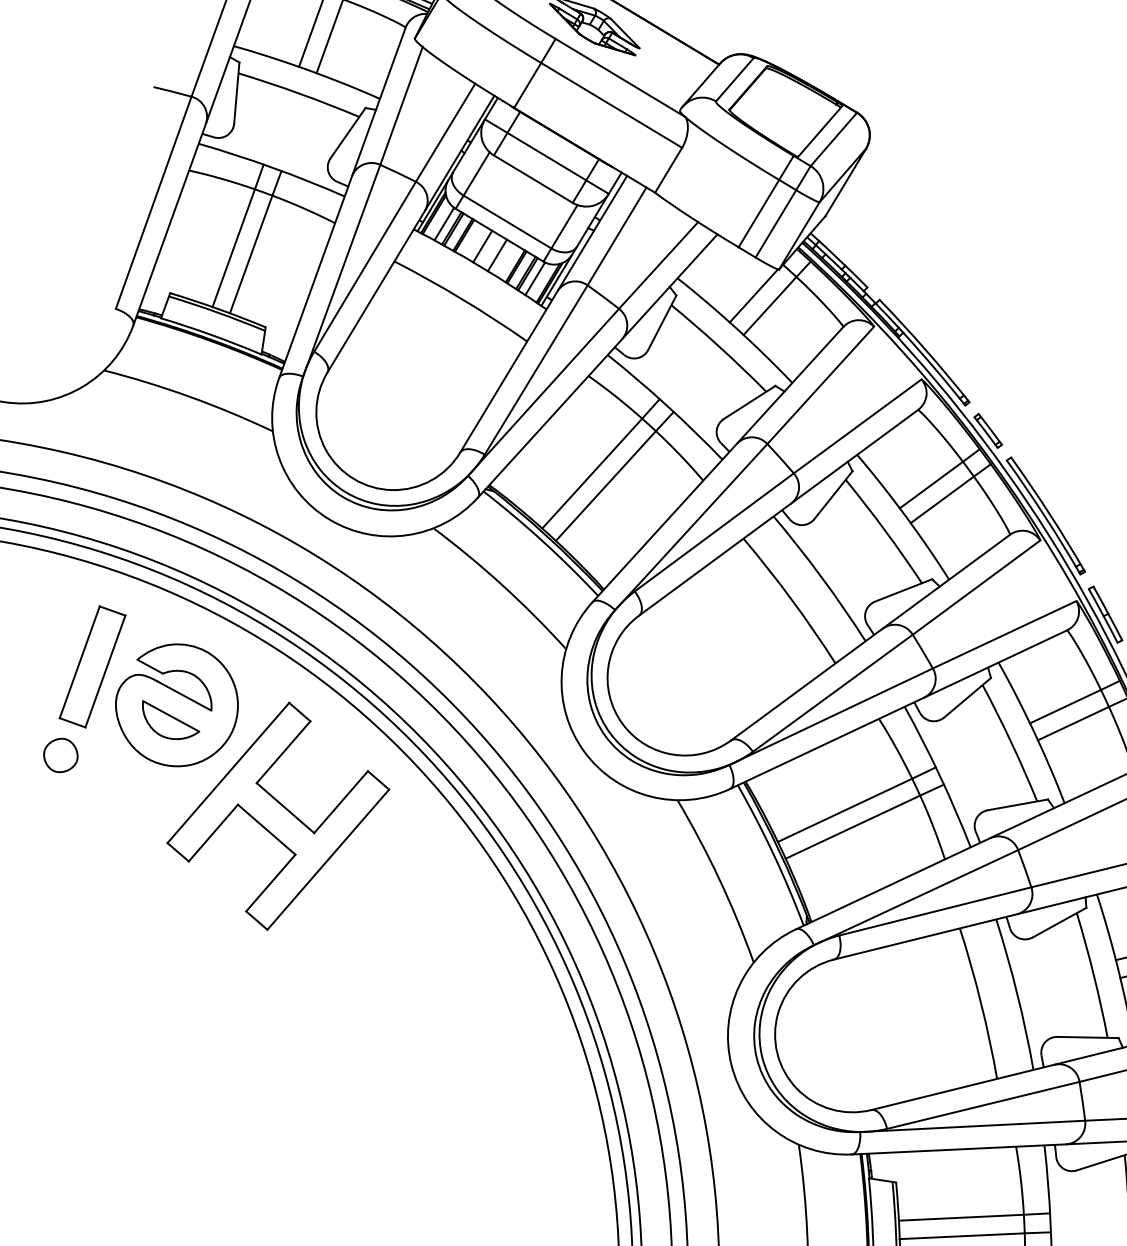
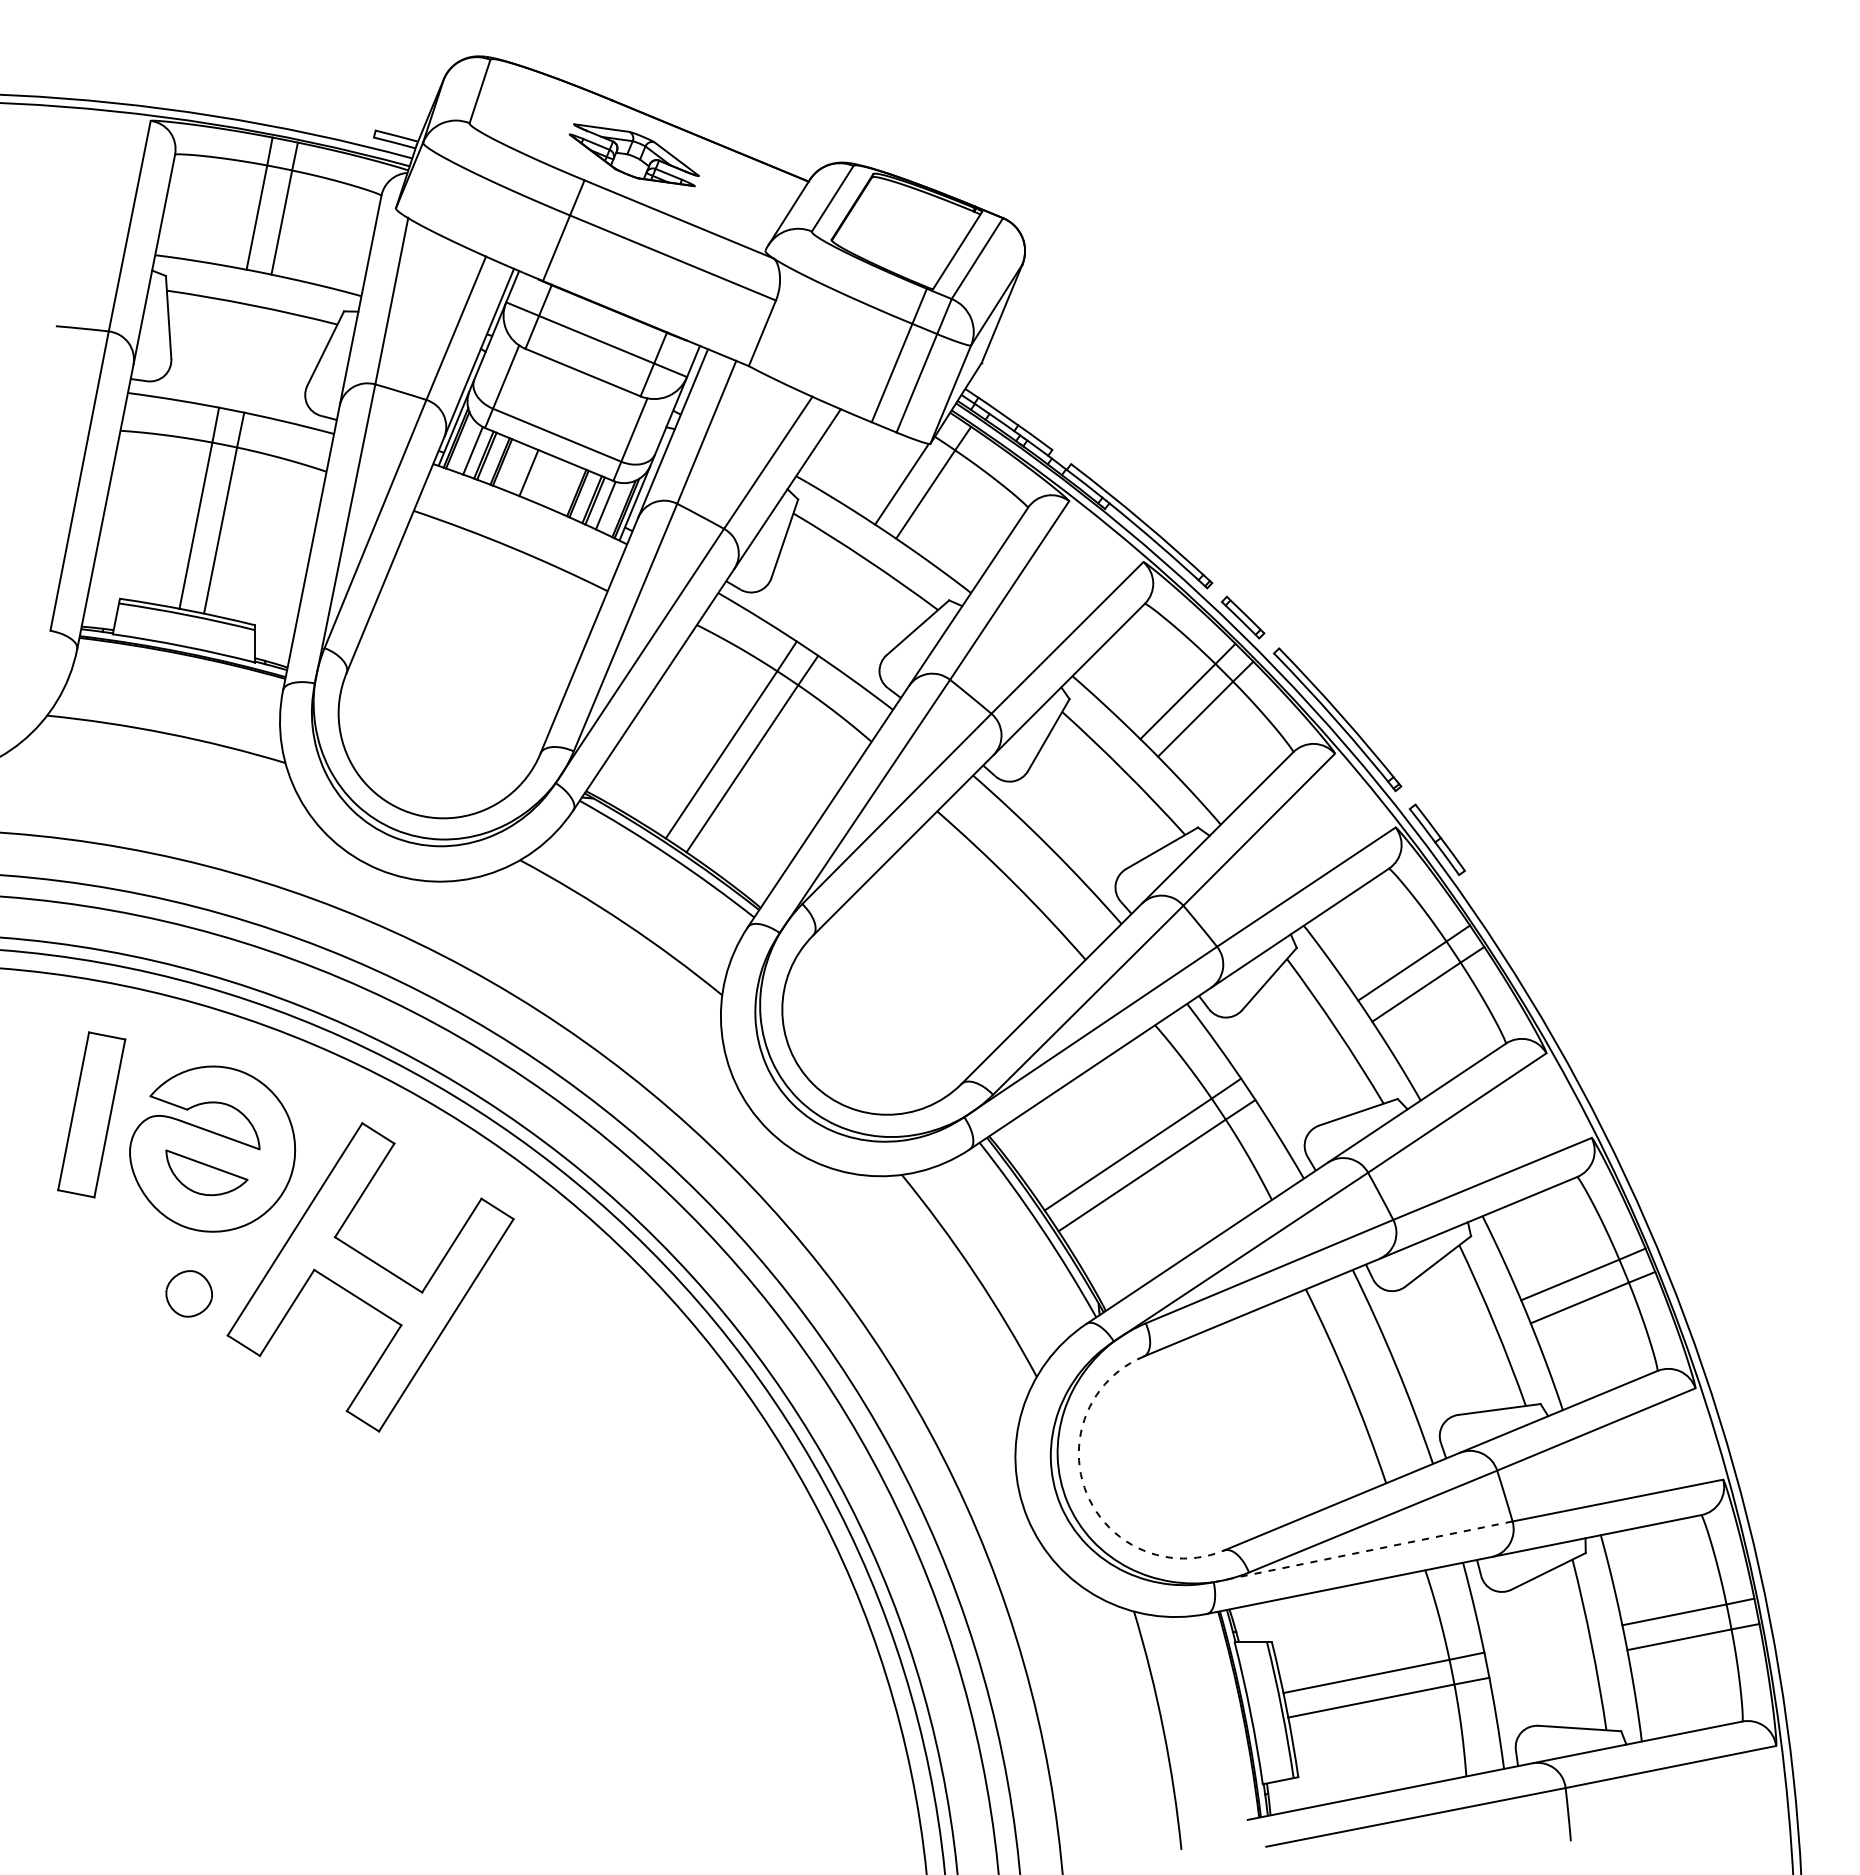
line: (497, 255) -> (550, 481), removed
part: (60, 755) -> (188, 1293), moved
arc: (777, 1053) -> (1086, 1493), solid -> dashed
line: (972, 1126) -> (1362, 1551), solid -> dashed

